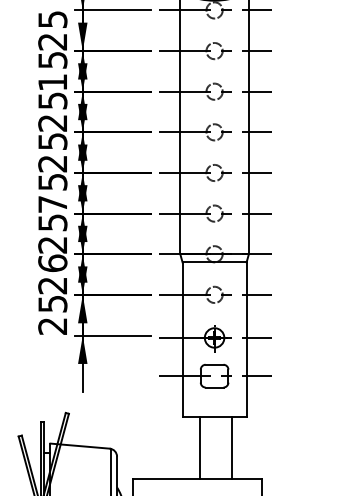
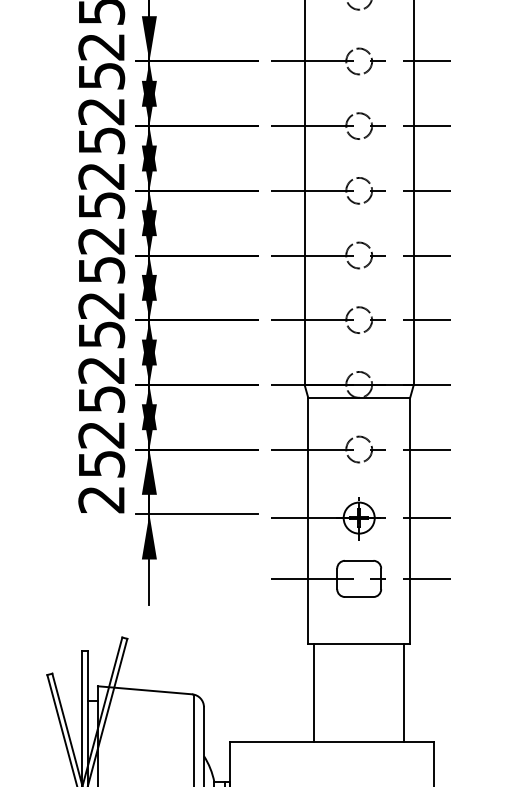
text: (52, 82) -> (101, 111), 15 -> 25
text: (52, 204) -> (101, 305), 75 -> 25
text: (52, 262) -> (101, 398), 26 -> 25
line: (200, 447) -> (314, 692), moved
line: (232, 447) -> (405, 692), moved

